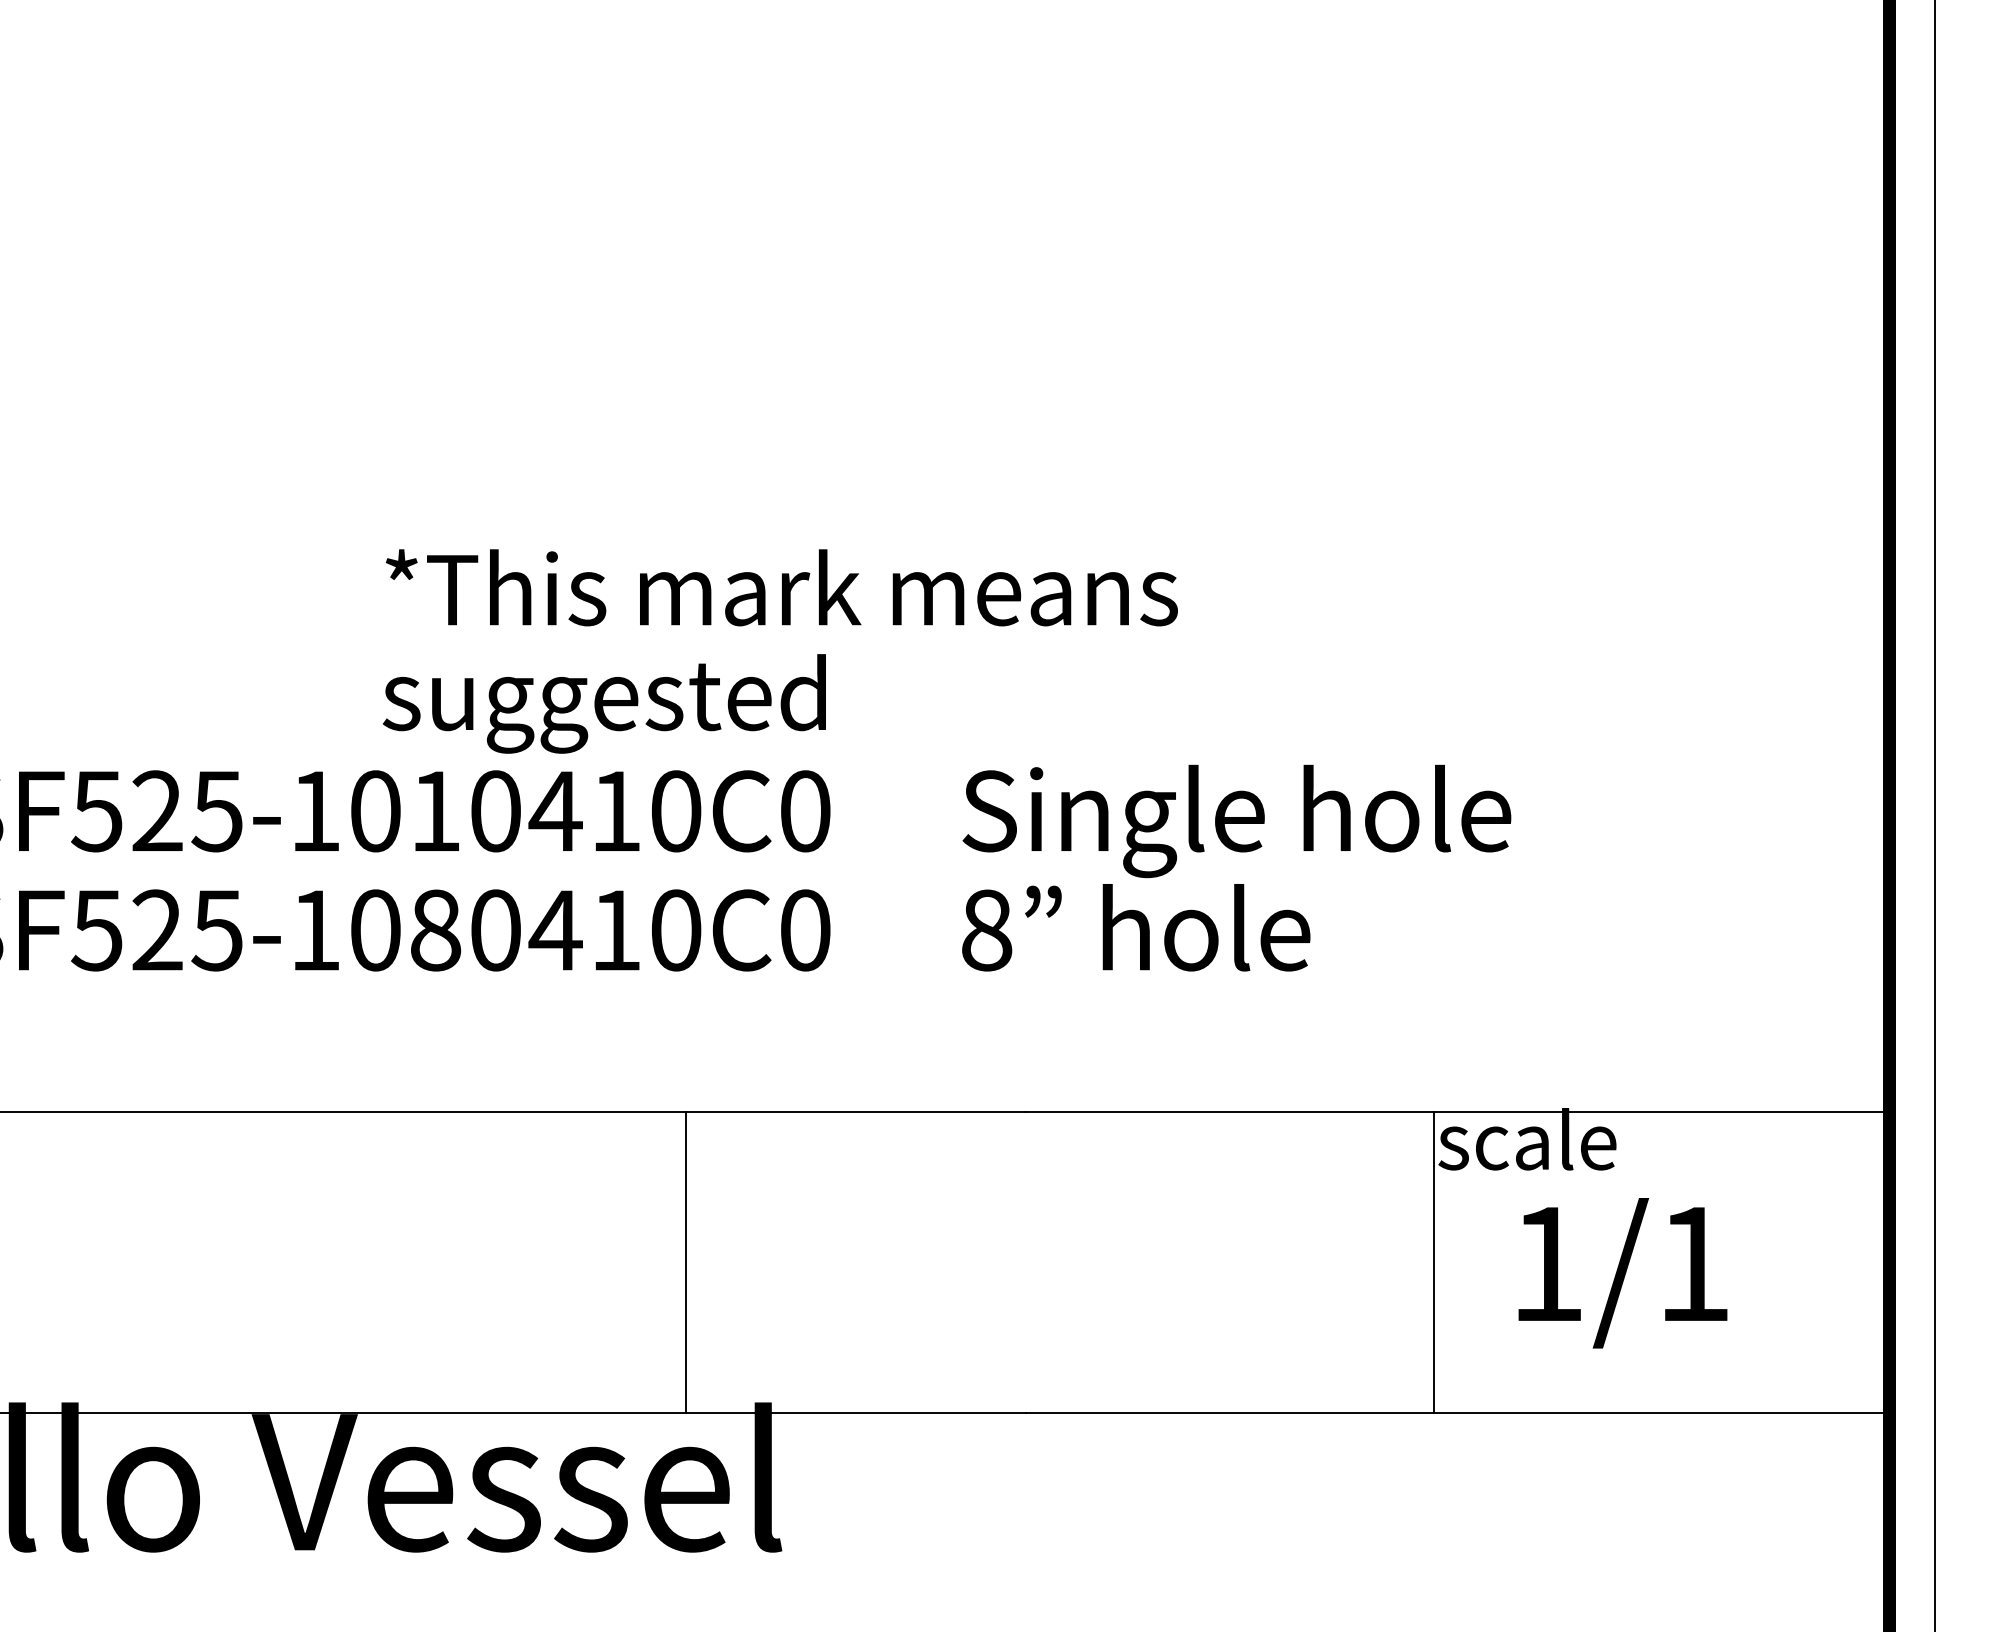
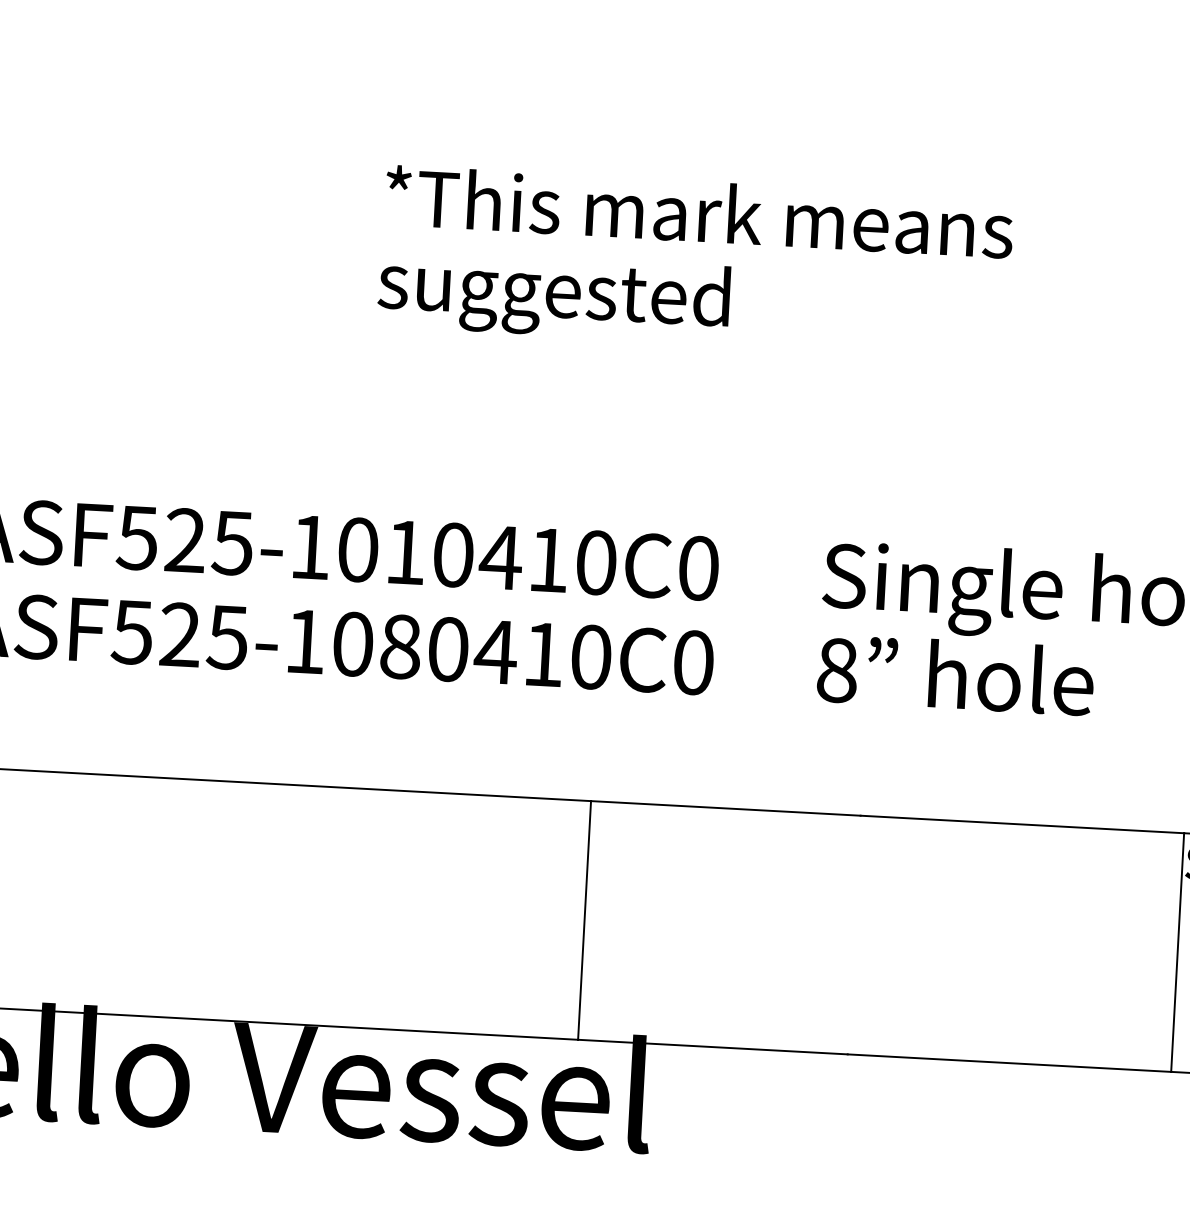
text: (780, 651) -> (695, 262), moved

